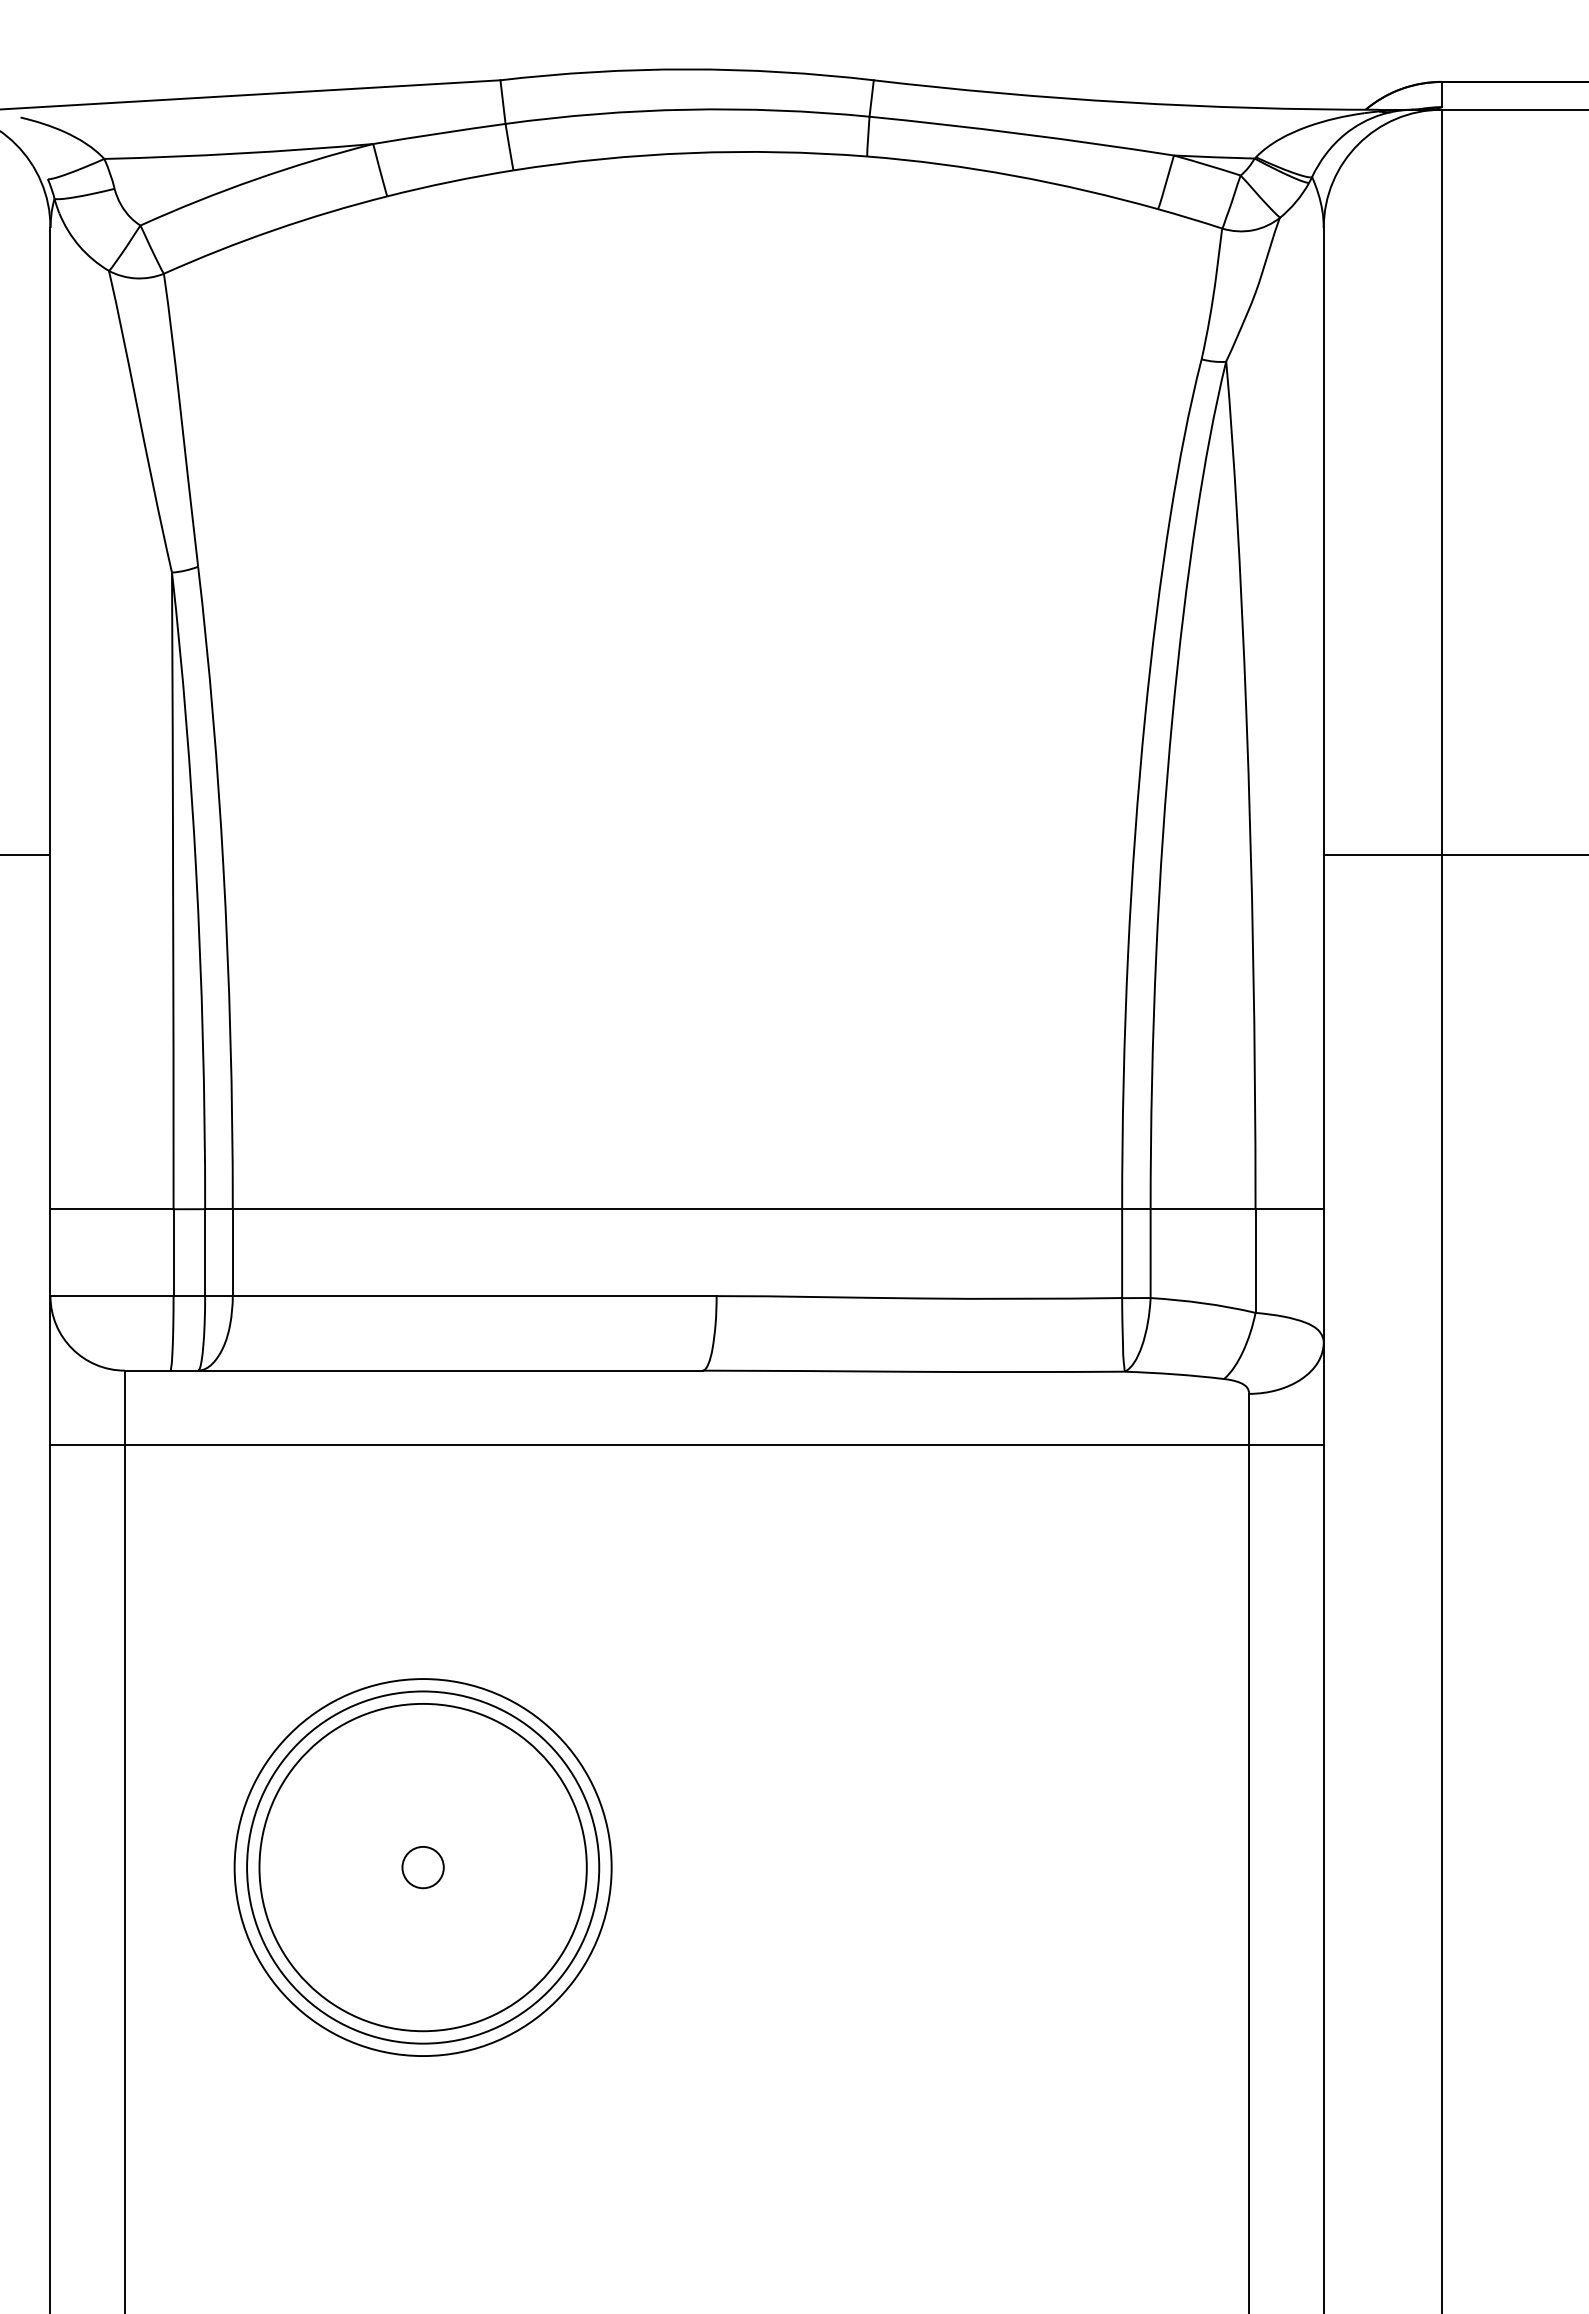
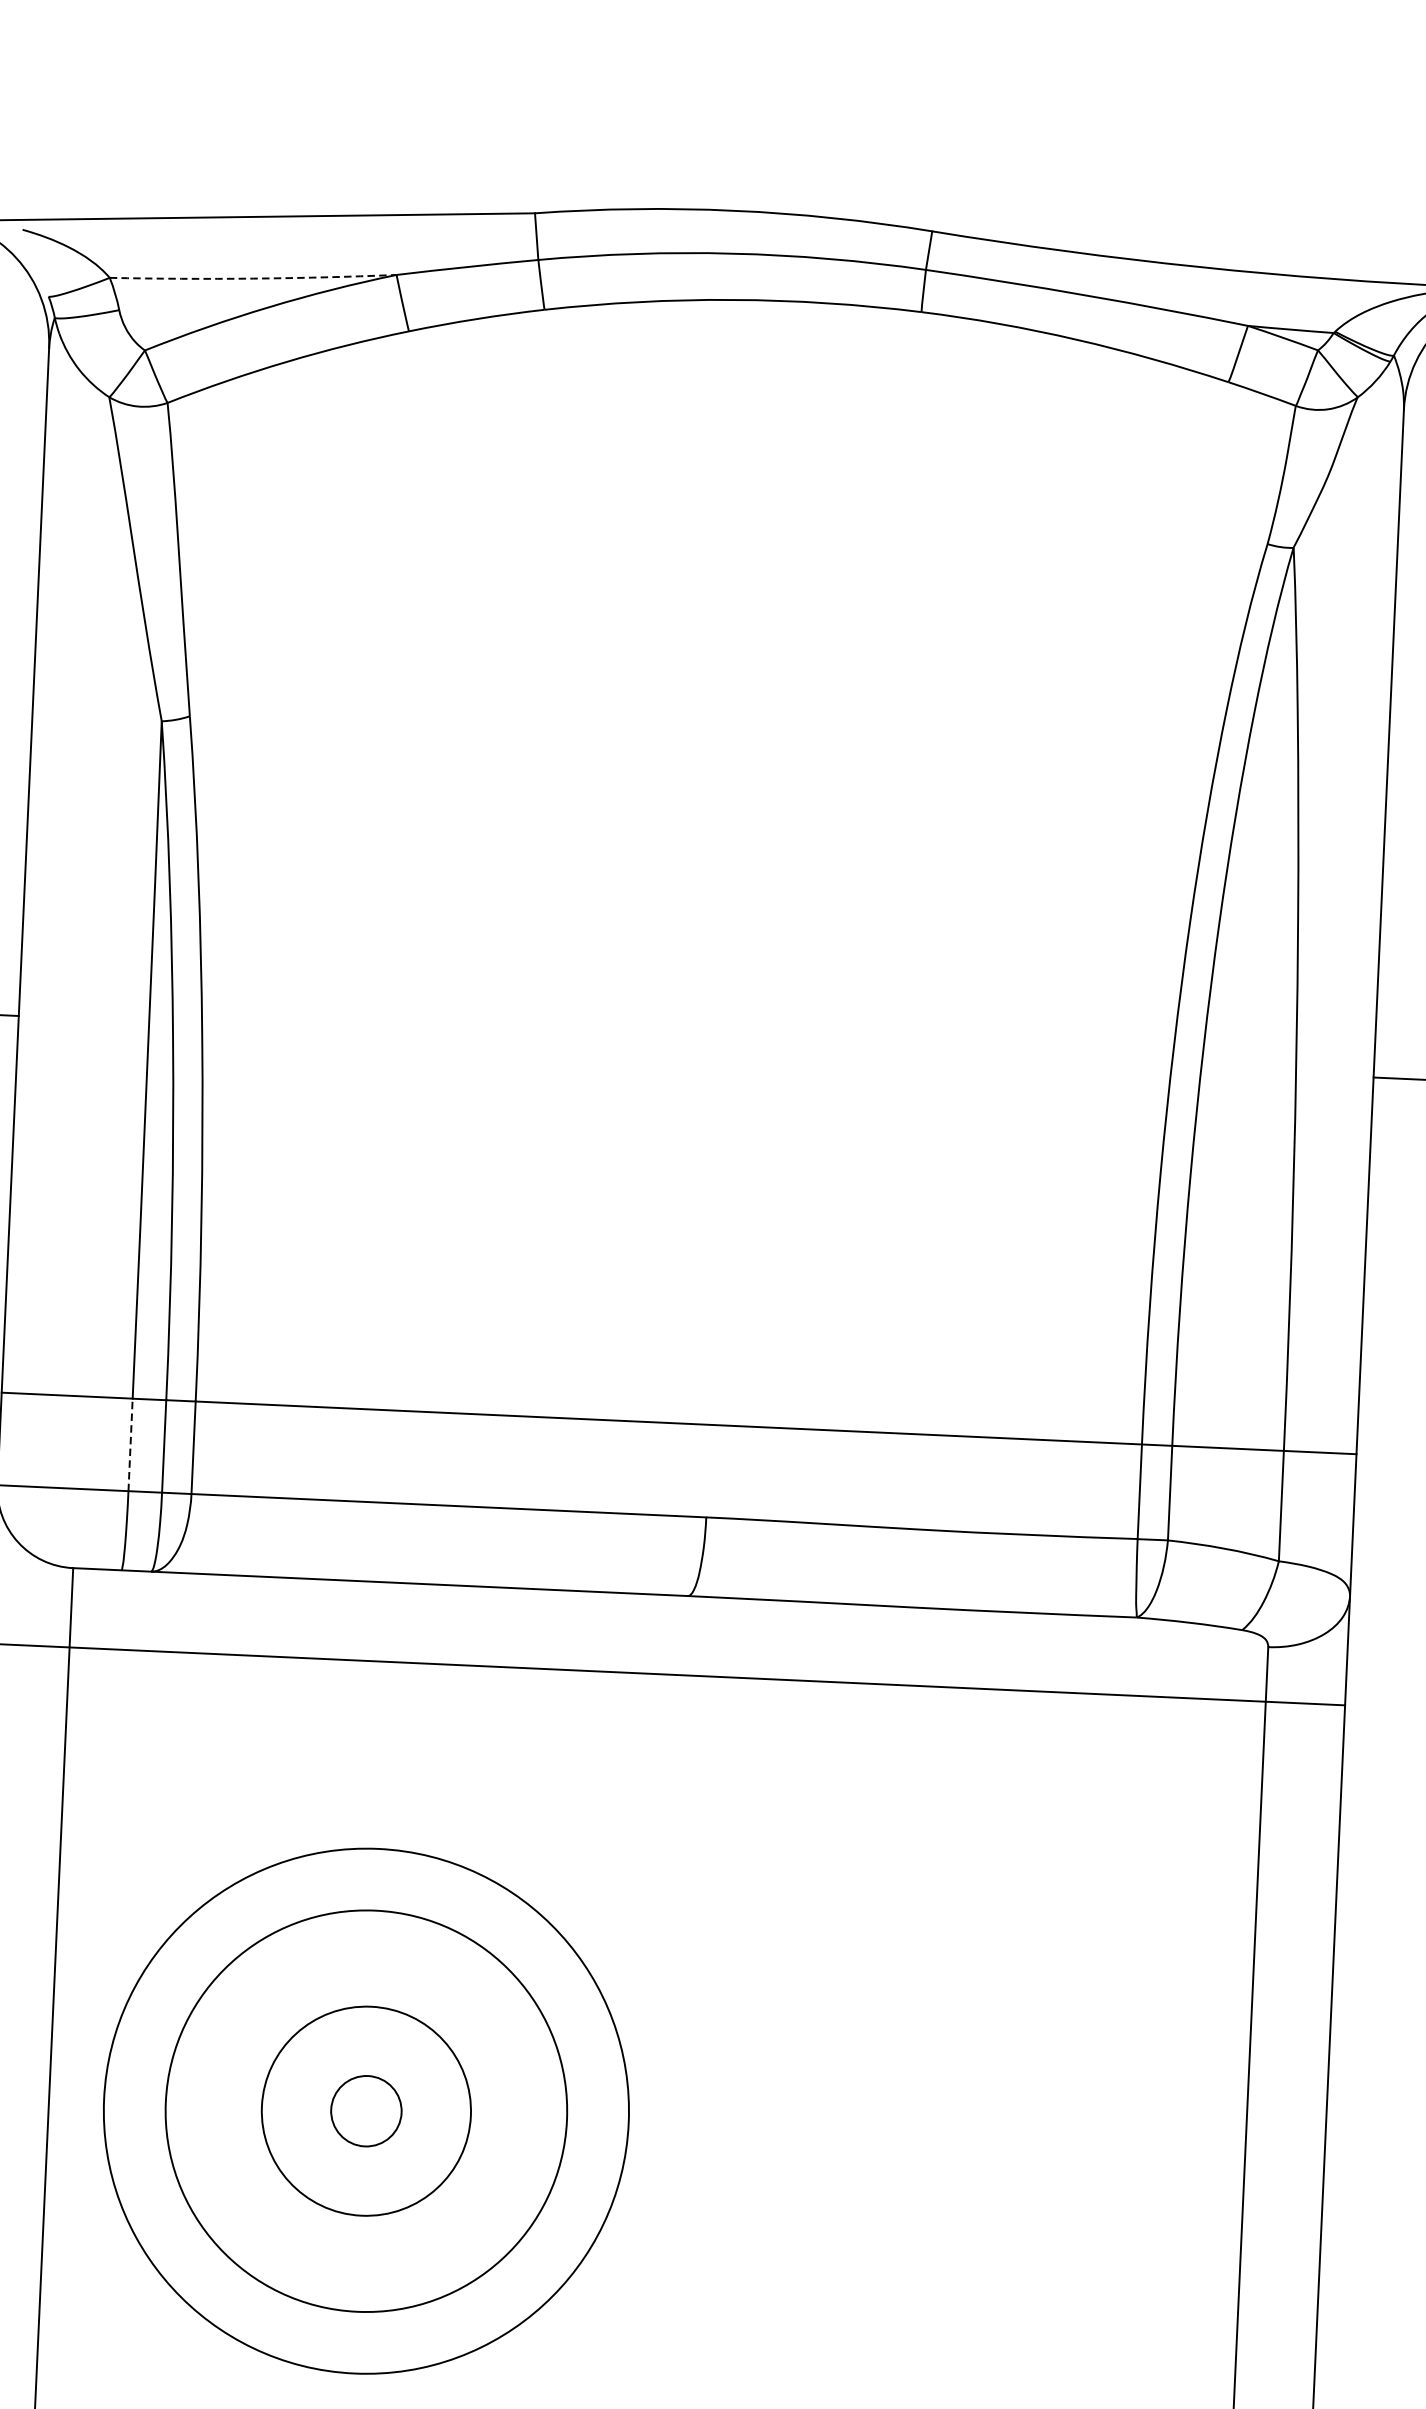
arc: (238, 153) -> (252, 278), solid -> dashed
line: (173, 1252) -> (130, 1444), solid -> dashed
circle: (422, 1867) -> (365, 2111), size x0.6
circle: (422, 1867) -> (365, 2111), size x1.6
circle: (423, 1867) -> (366, 2111), size x1.4

